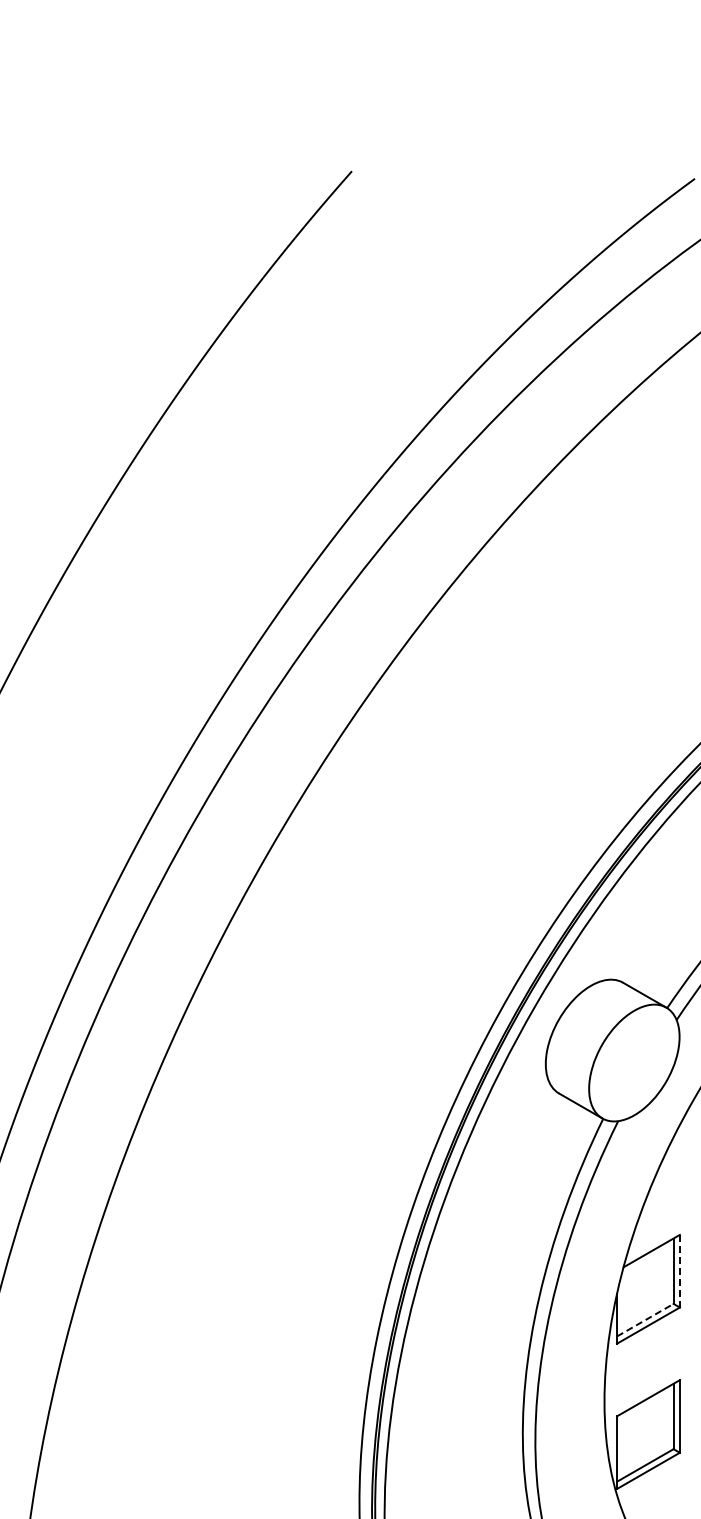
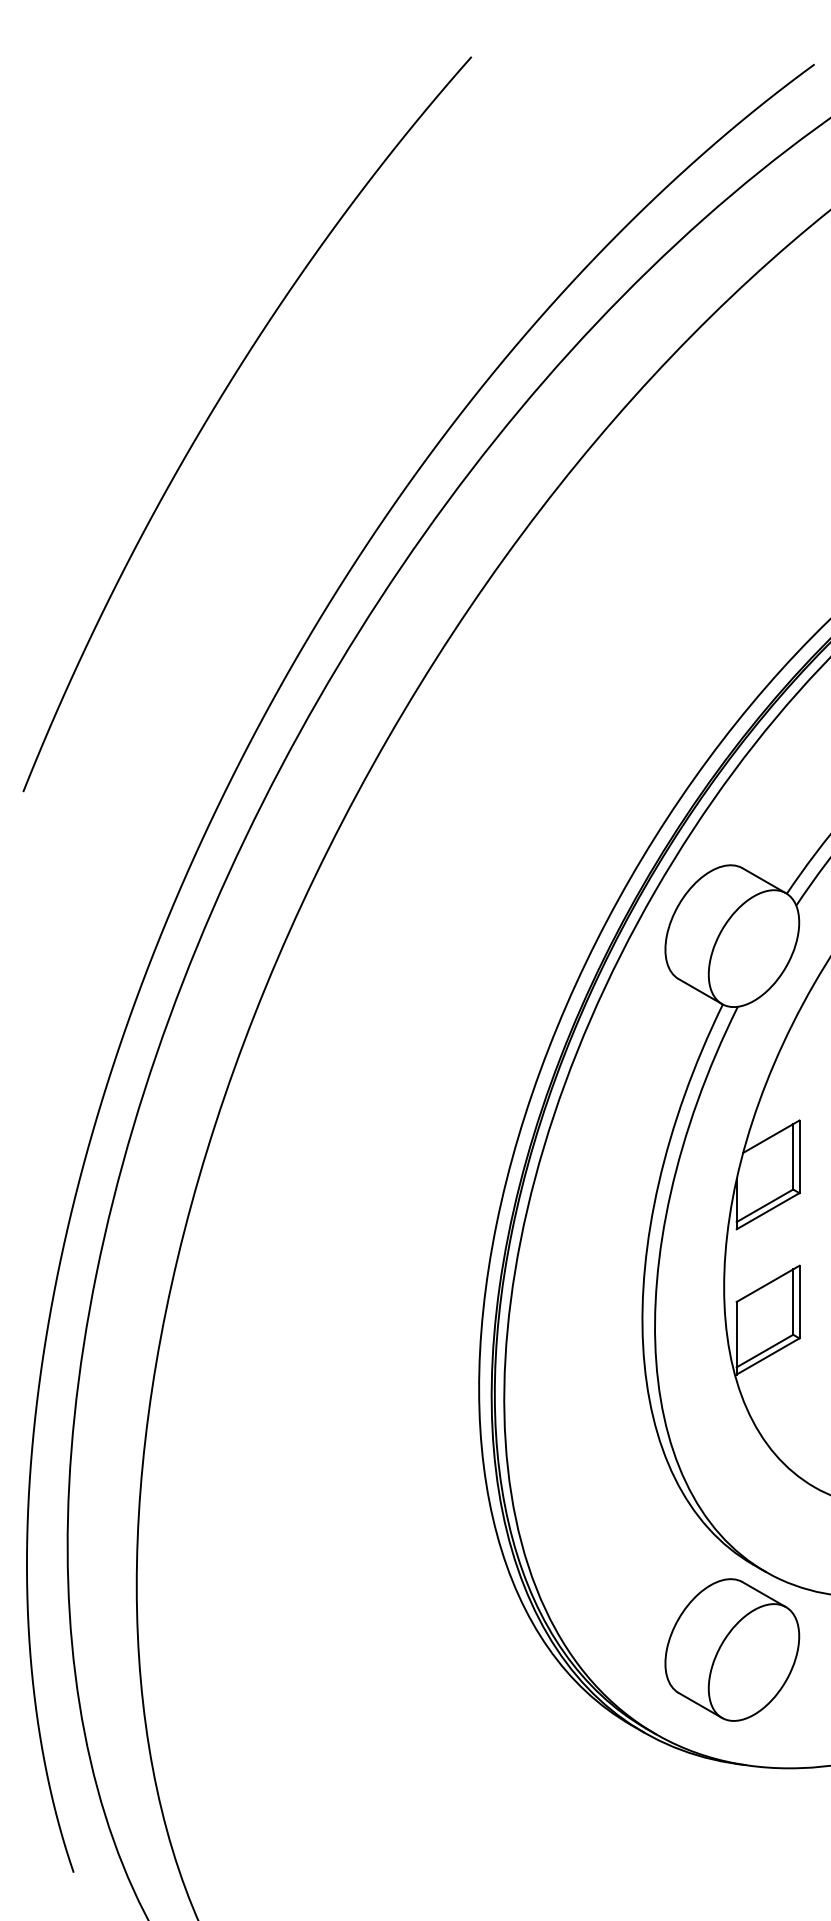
line: (679, 1271) -> (799, 1157), dashed -> solid
line: (644, 1319) -> (764, 1205), dashed -> solid

